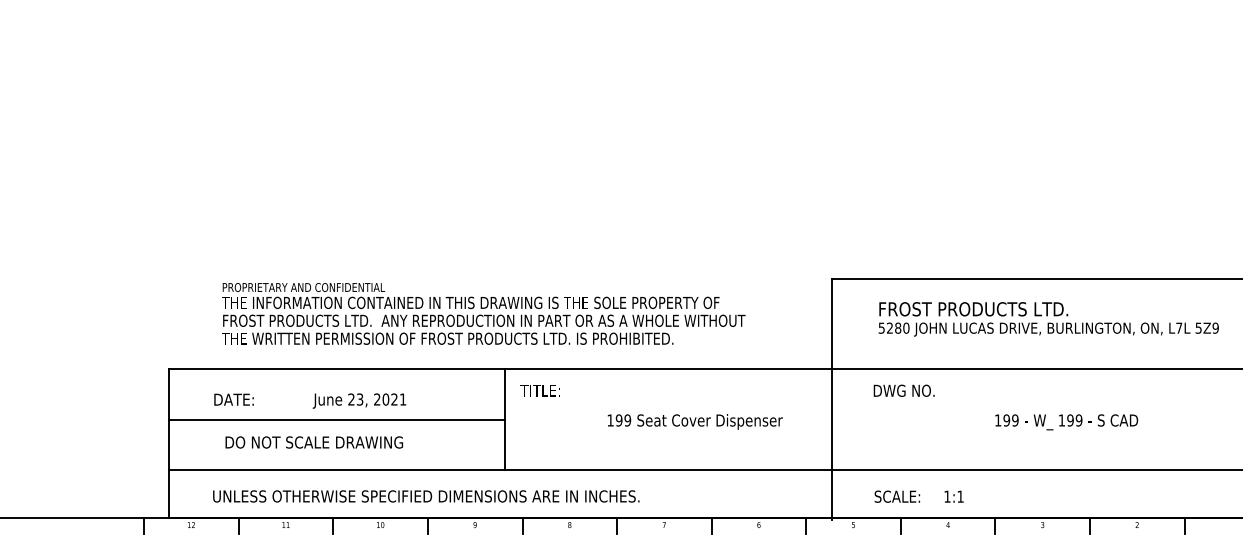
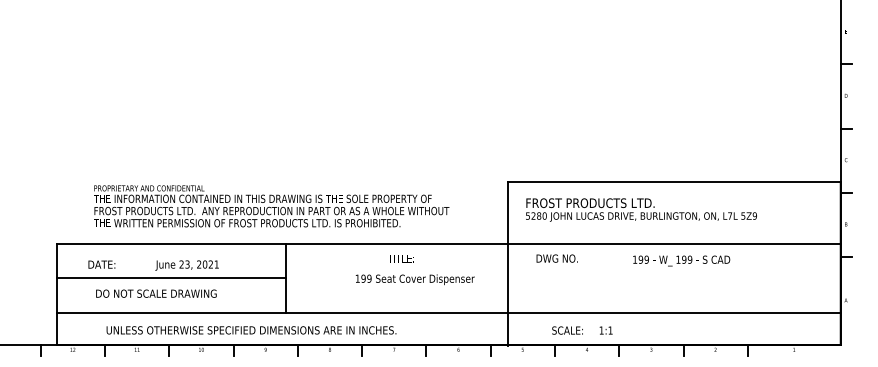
text: (1048, 318) -> (641, 209), moved
text: (541, 390) -> (401, 258), moved
text: (1066, 421) -> (681, 260), moved
text: (426, 496) -> (251, 330), moved
text: (919, 496) -> (582, 330), moved

